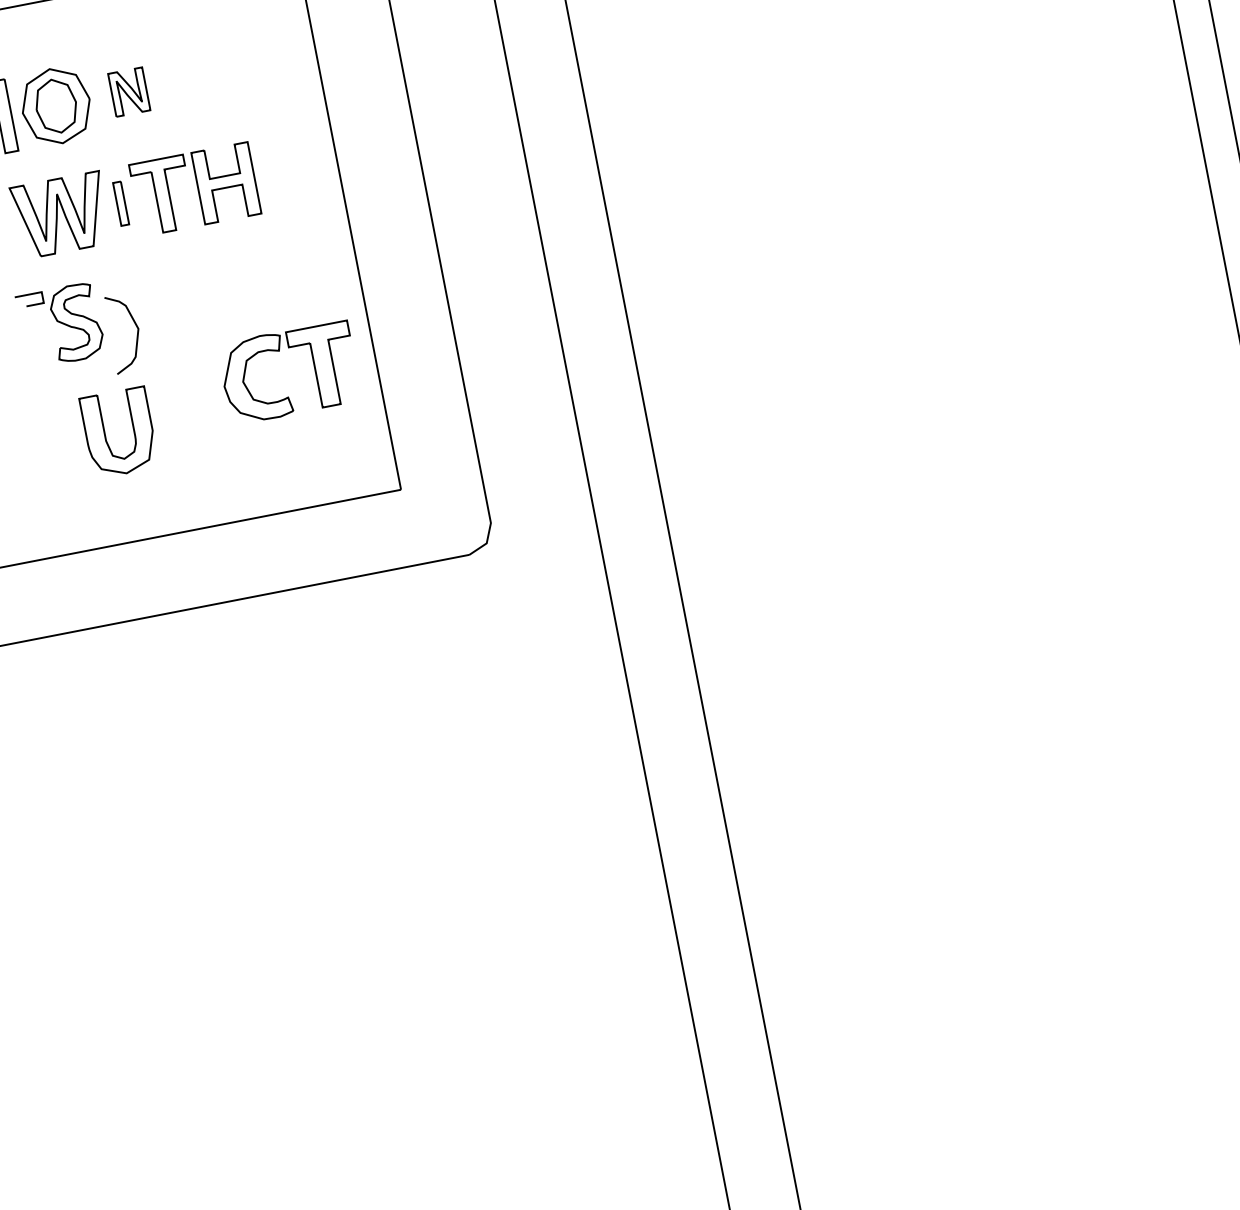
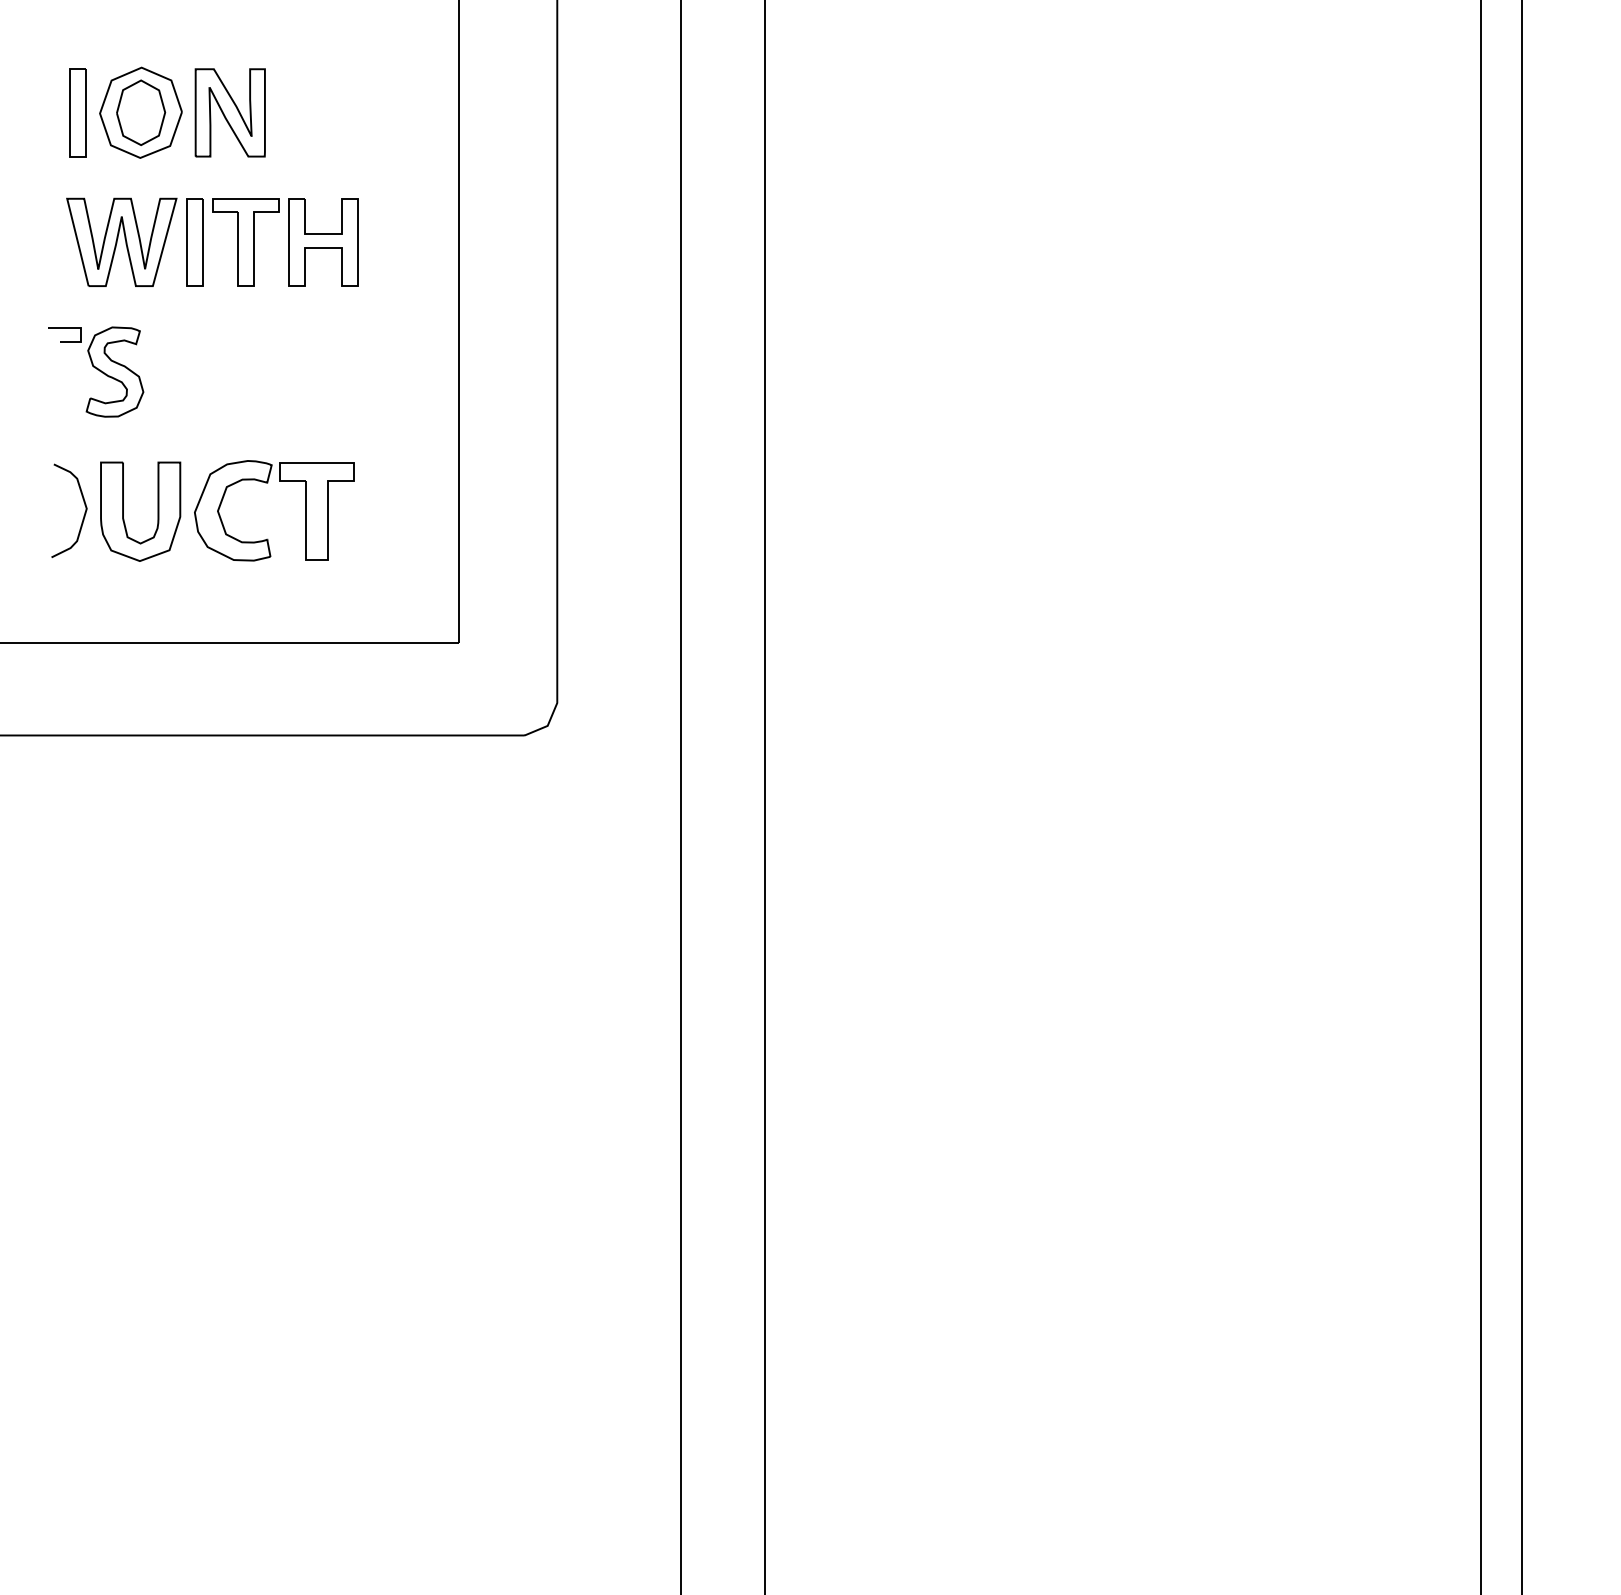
part: (128, 91) -> (229, 112), size x1.67
part: (120, 203) -> (194, 242), size x1.67
curve: (136, 334) -> (83, 515), moved
part: (279, 351) -> (267, 483), moved

